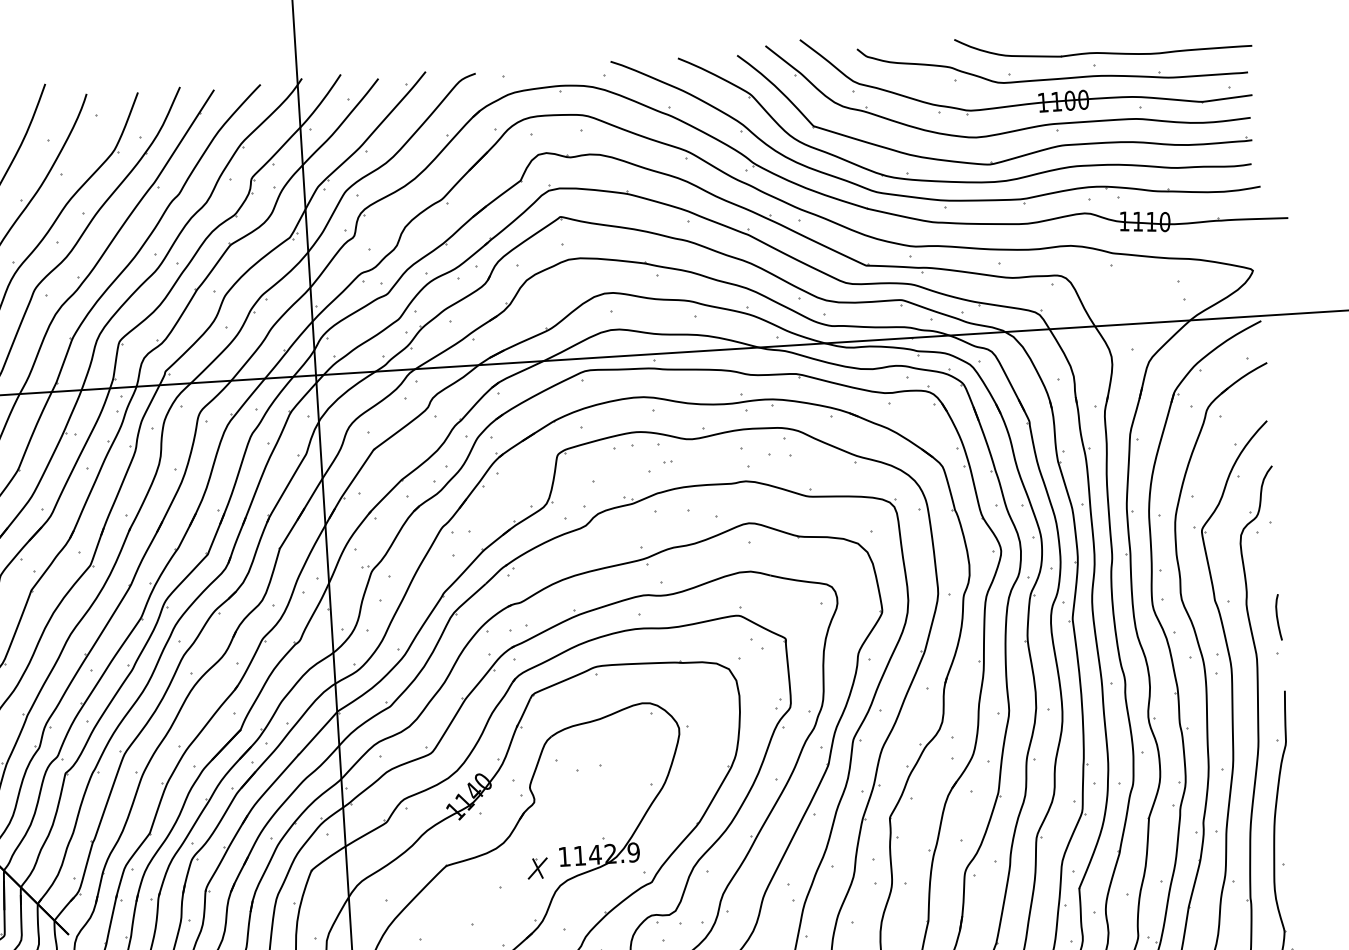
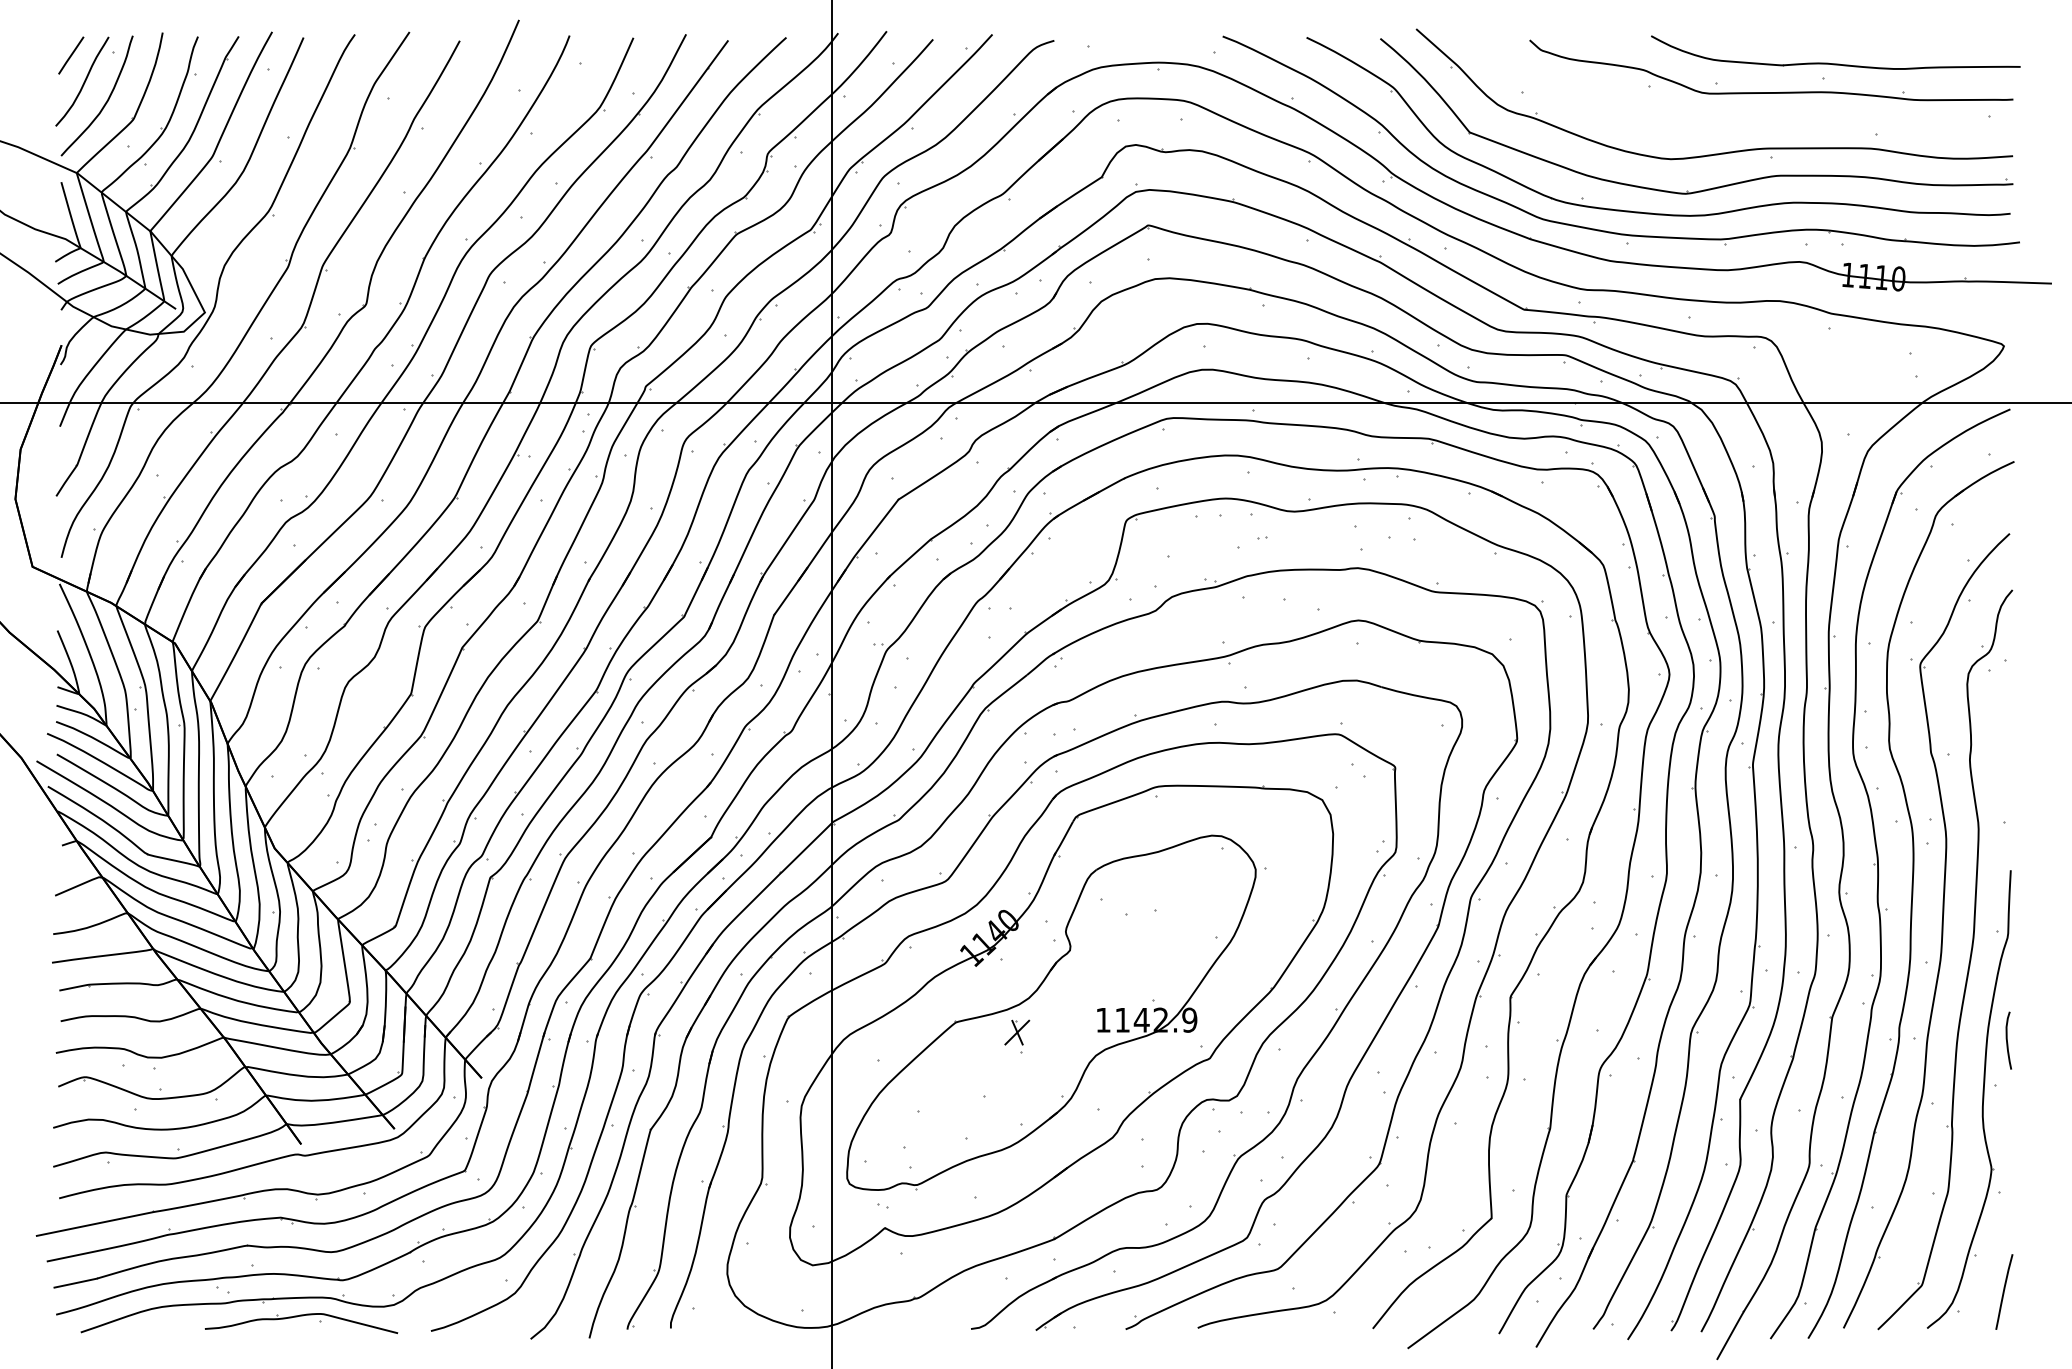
part: (1039, 93) -> (1752, 109), removed
curve: (1277, 617) -> (2007, 1040), moved
part: (537, 868) -> (1017, 1032), moved

